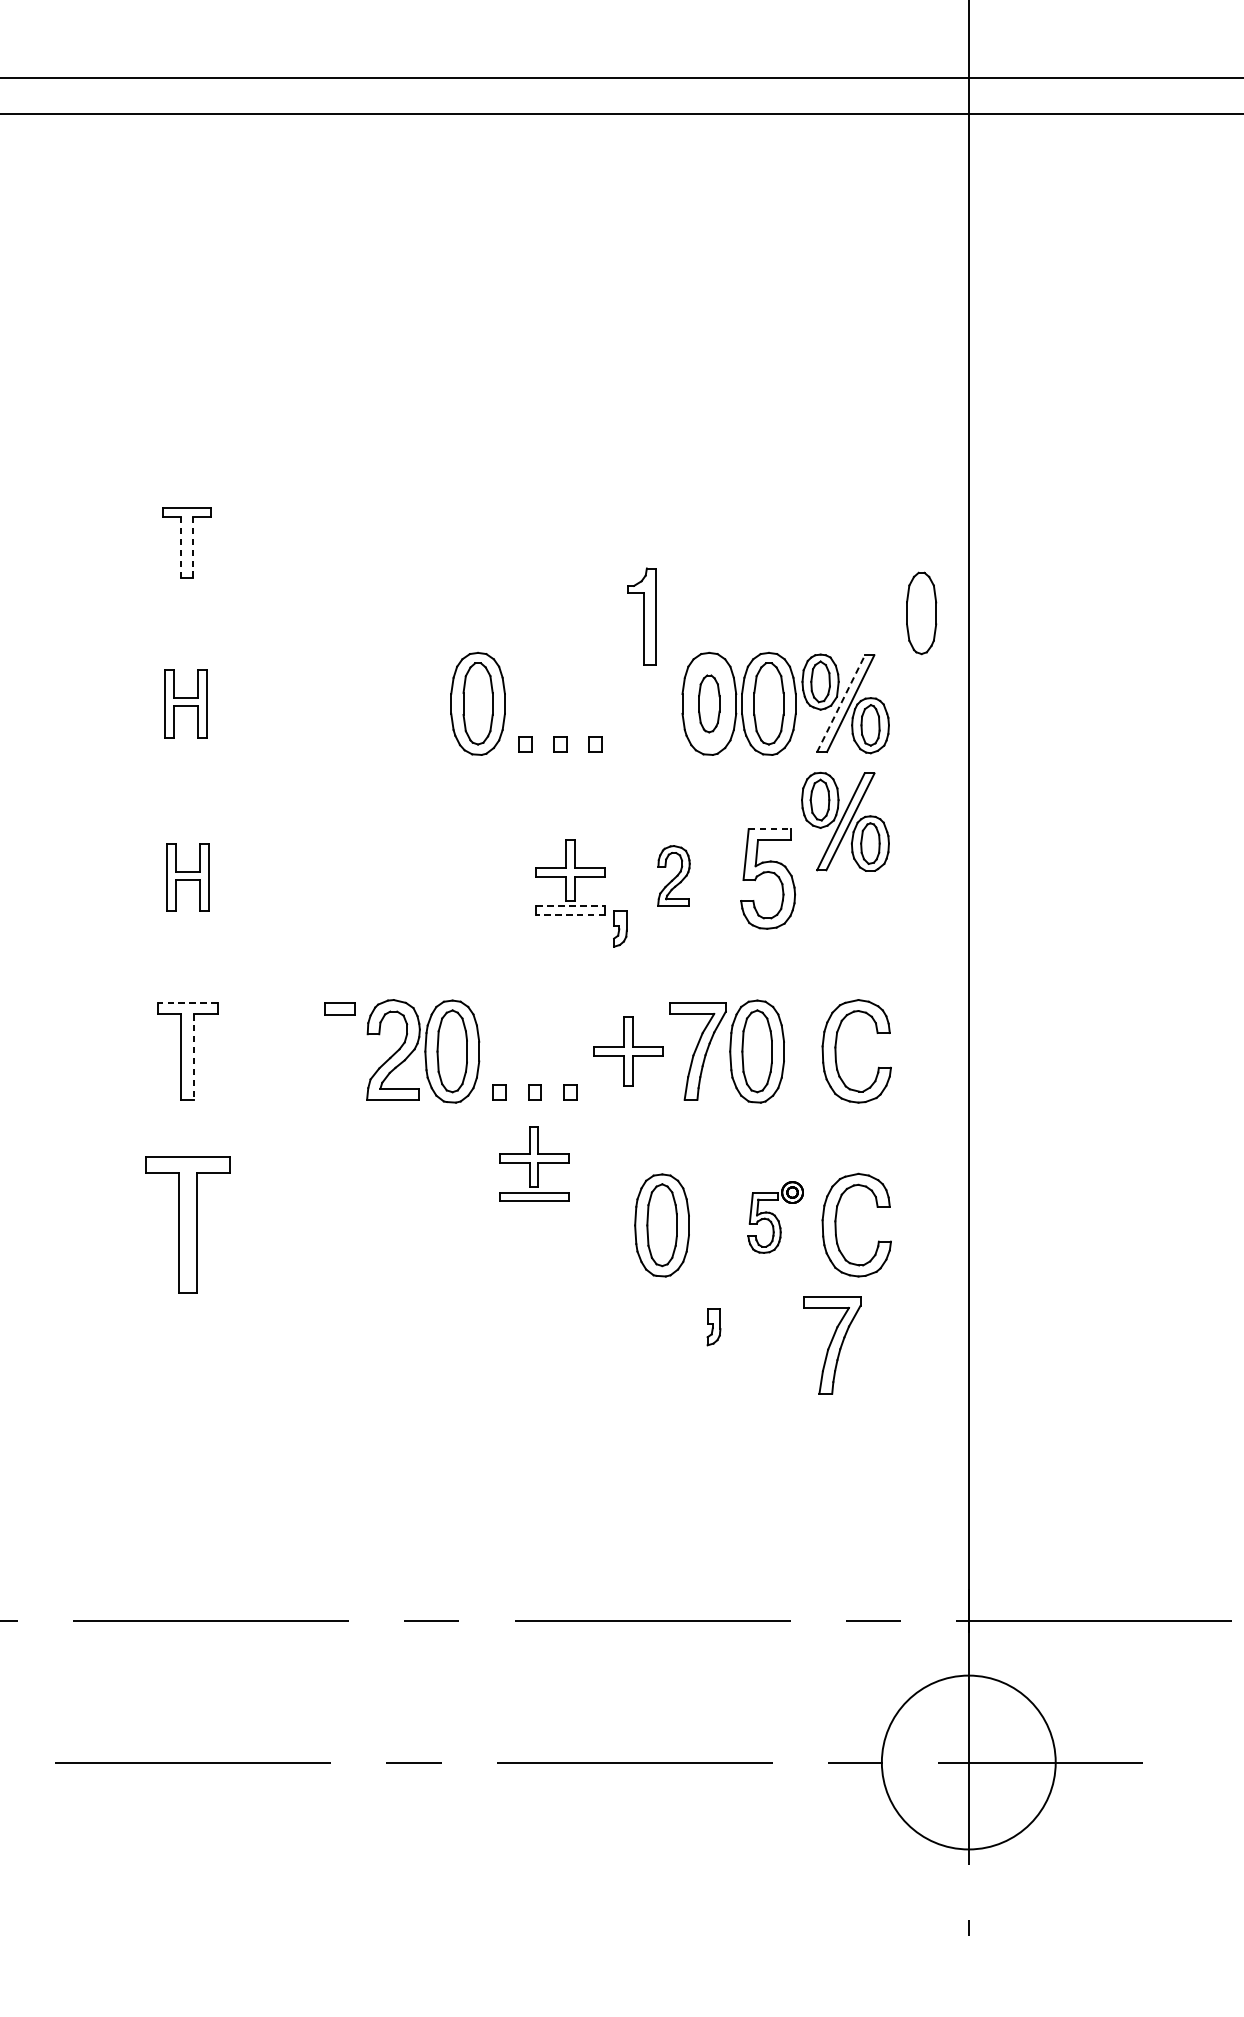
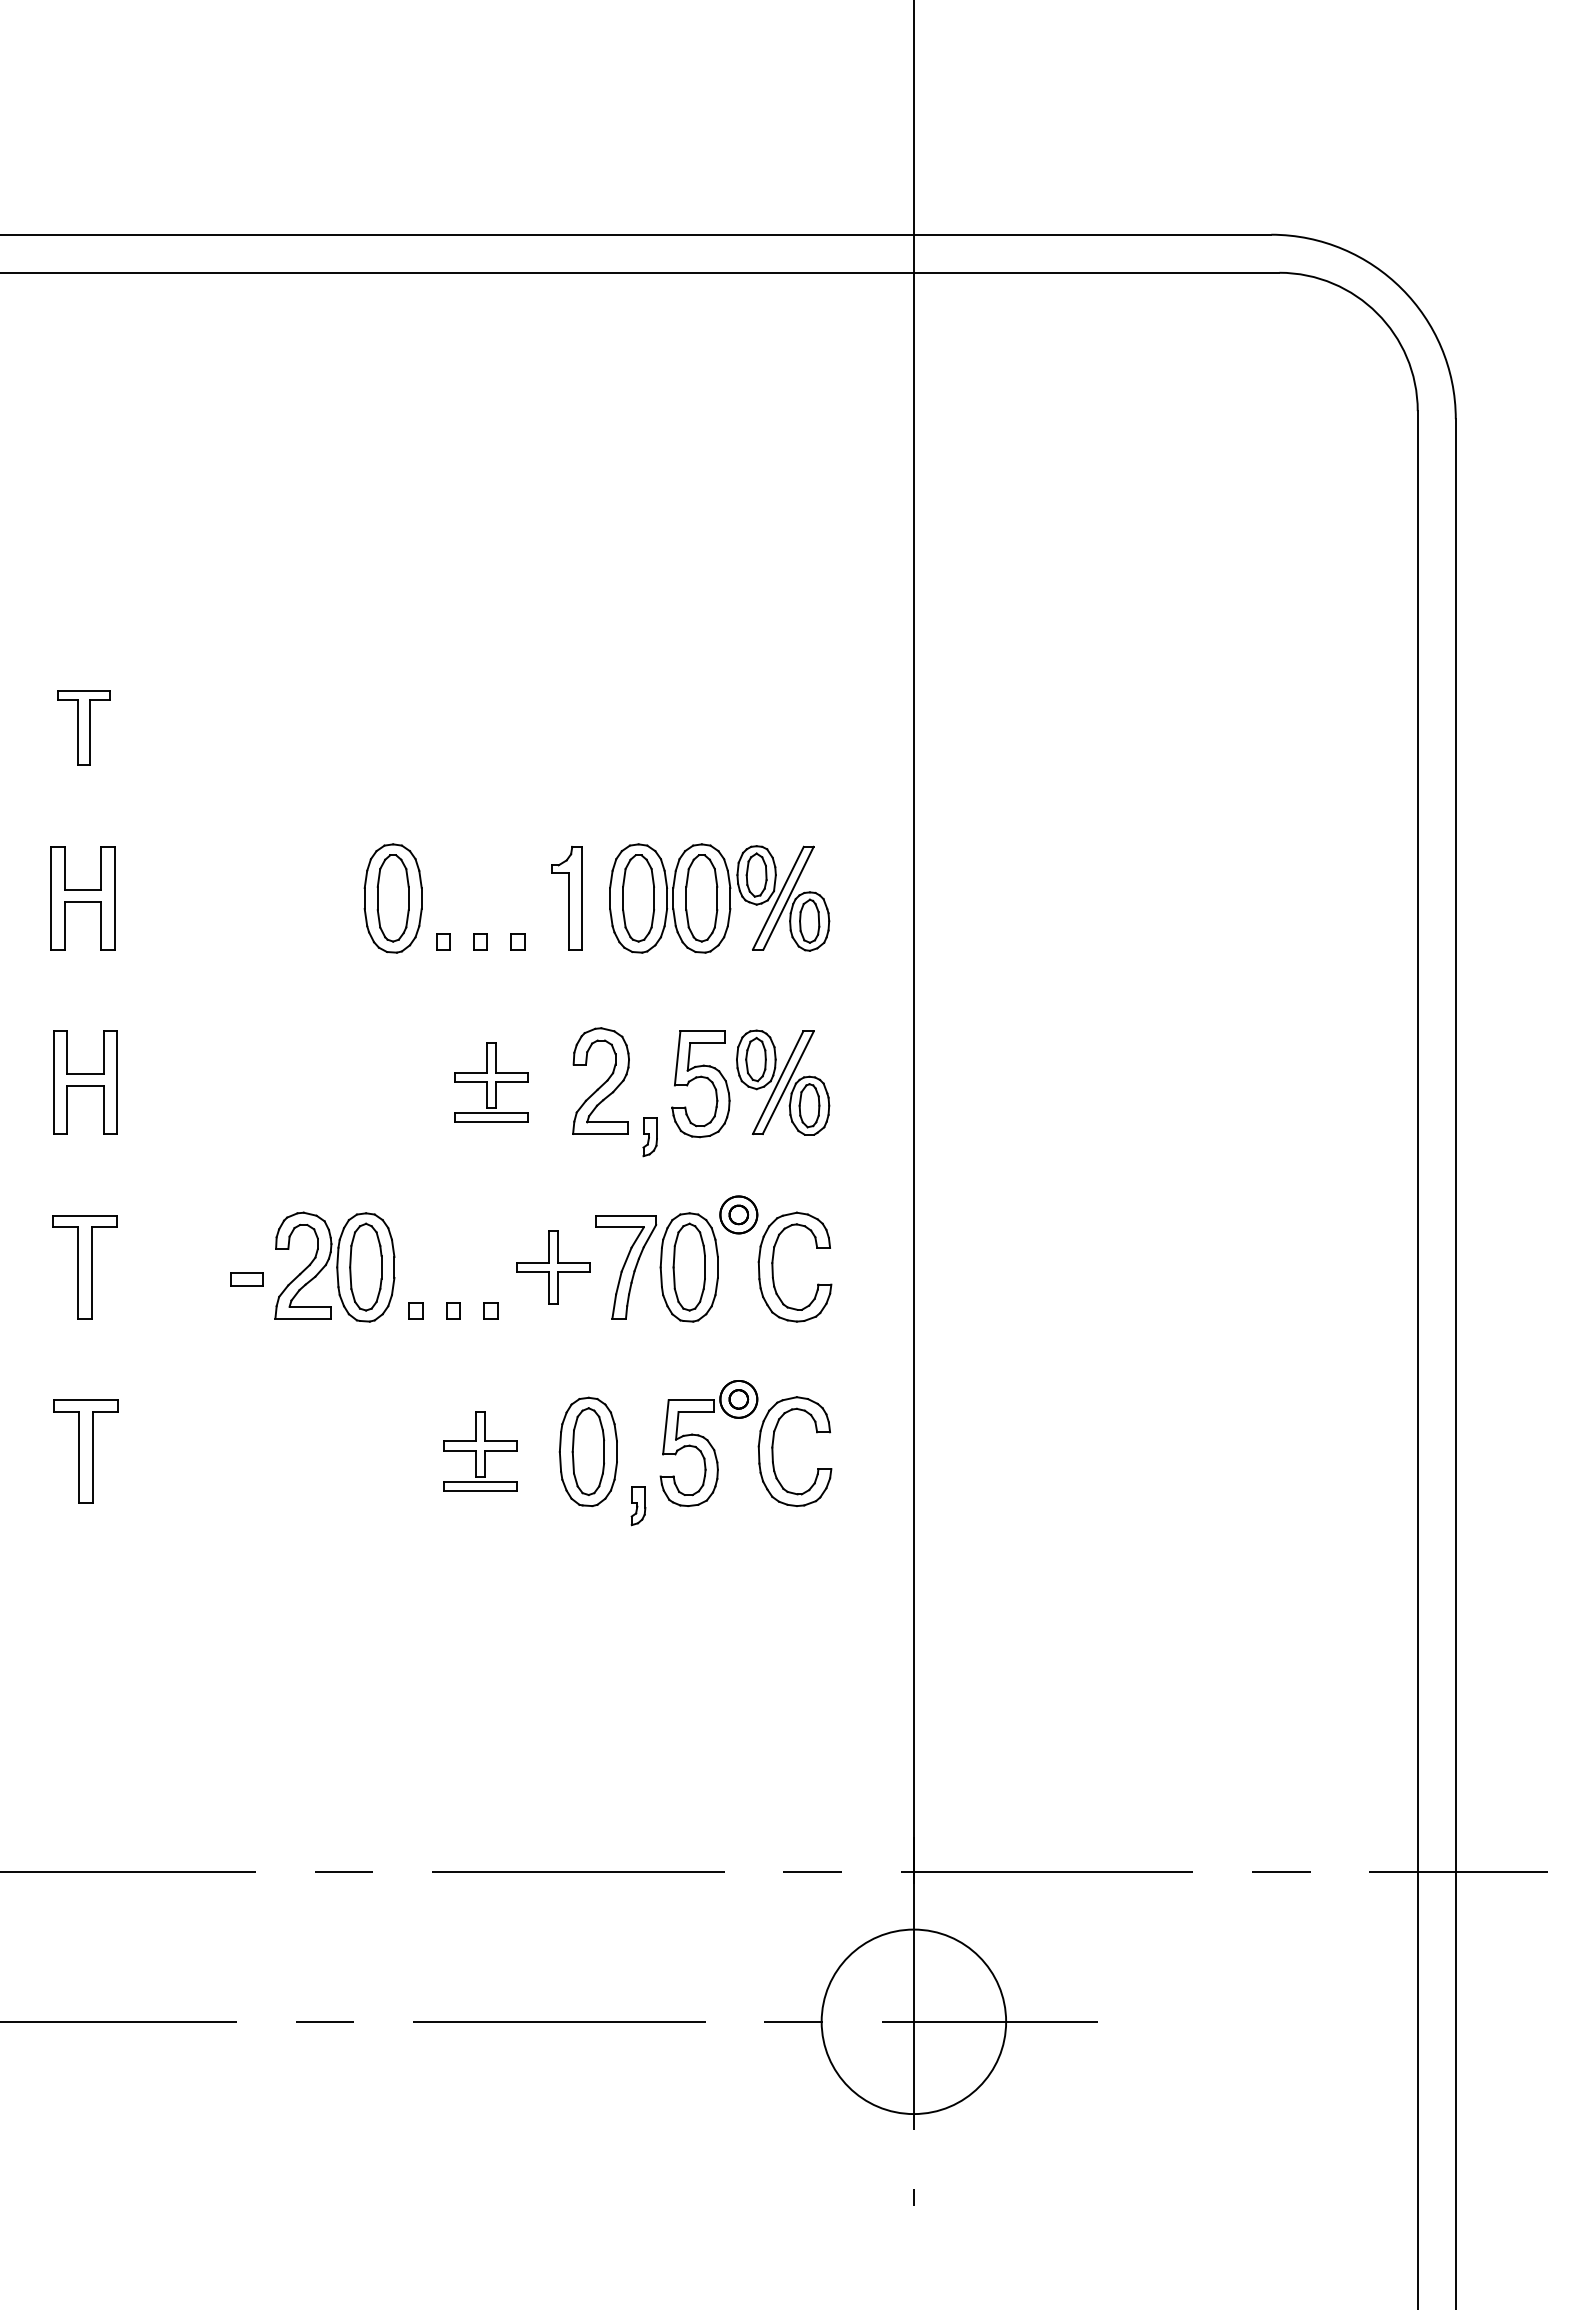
line: (181, 547) -> (78, 732), dashed -> solid
line: (192, 547) -> (90, 732), dashed -> solid
part: (921, 613) -> (863, 802), removed
part: (641, 617) -> (566, 898), moved
line: (841, 702) -> (778, 897), dashed -> solid
part: (185, 703) -> (82, 898), size x1.43
part: (709, 703) -> (638, 898), size x1.43
part: (845, 821) -> (783, 1082), moved
line: (770, 829) -> (703, 1031), dashed -> solid
part: (673, 875) -> (600, 1080), size x1.67
part: (188, 877) -> (85, 1082), size x1.43
line: (570, 906) -> (491, 1113), dashed -> solid
line: (570, 915) -> (491, 1122), dashed -> solid
part: (619, 929) -> (649, 1137), moved
part: (803, 1001) -> (738, 1214), added
line: (188, 1002) -> (85, 1215), dashed -> solid
part: (339, 1009) -> (246, 1279), moved
line: (193, 1057) -> (91, 1273), dashed -> solid
part: (533, 1163) -> (480, 1451), moved
part: (775, 1217) -> (708, 1443), size x1.67
part: (188, 1225) -> (85, 1451), size x0.71
part: (713, 1327) -> (638, 1506), moved
part: (832, 1345) -> (769, 1579), removed

